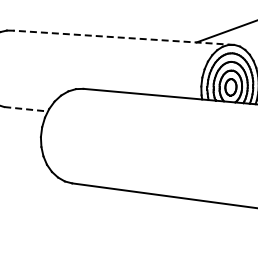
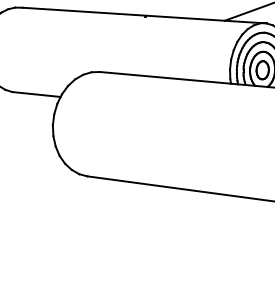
line: (123, 37) -> (144, 15), dashed -> solid
line: (26, 109) -> (36, 94), dashed -> solid

